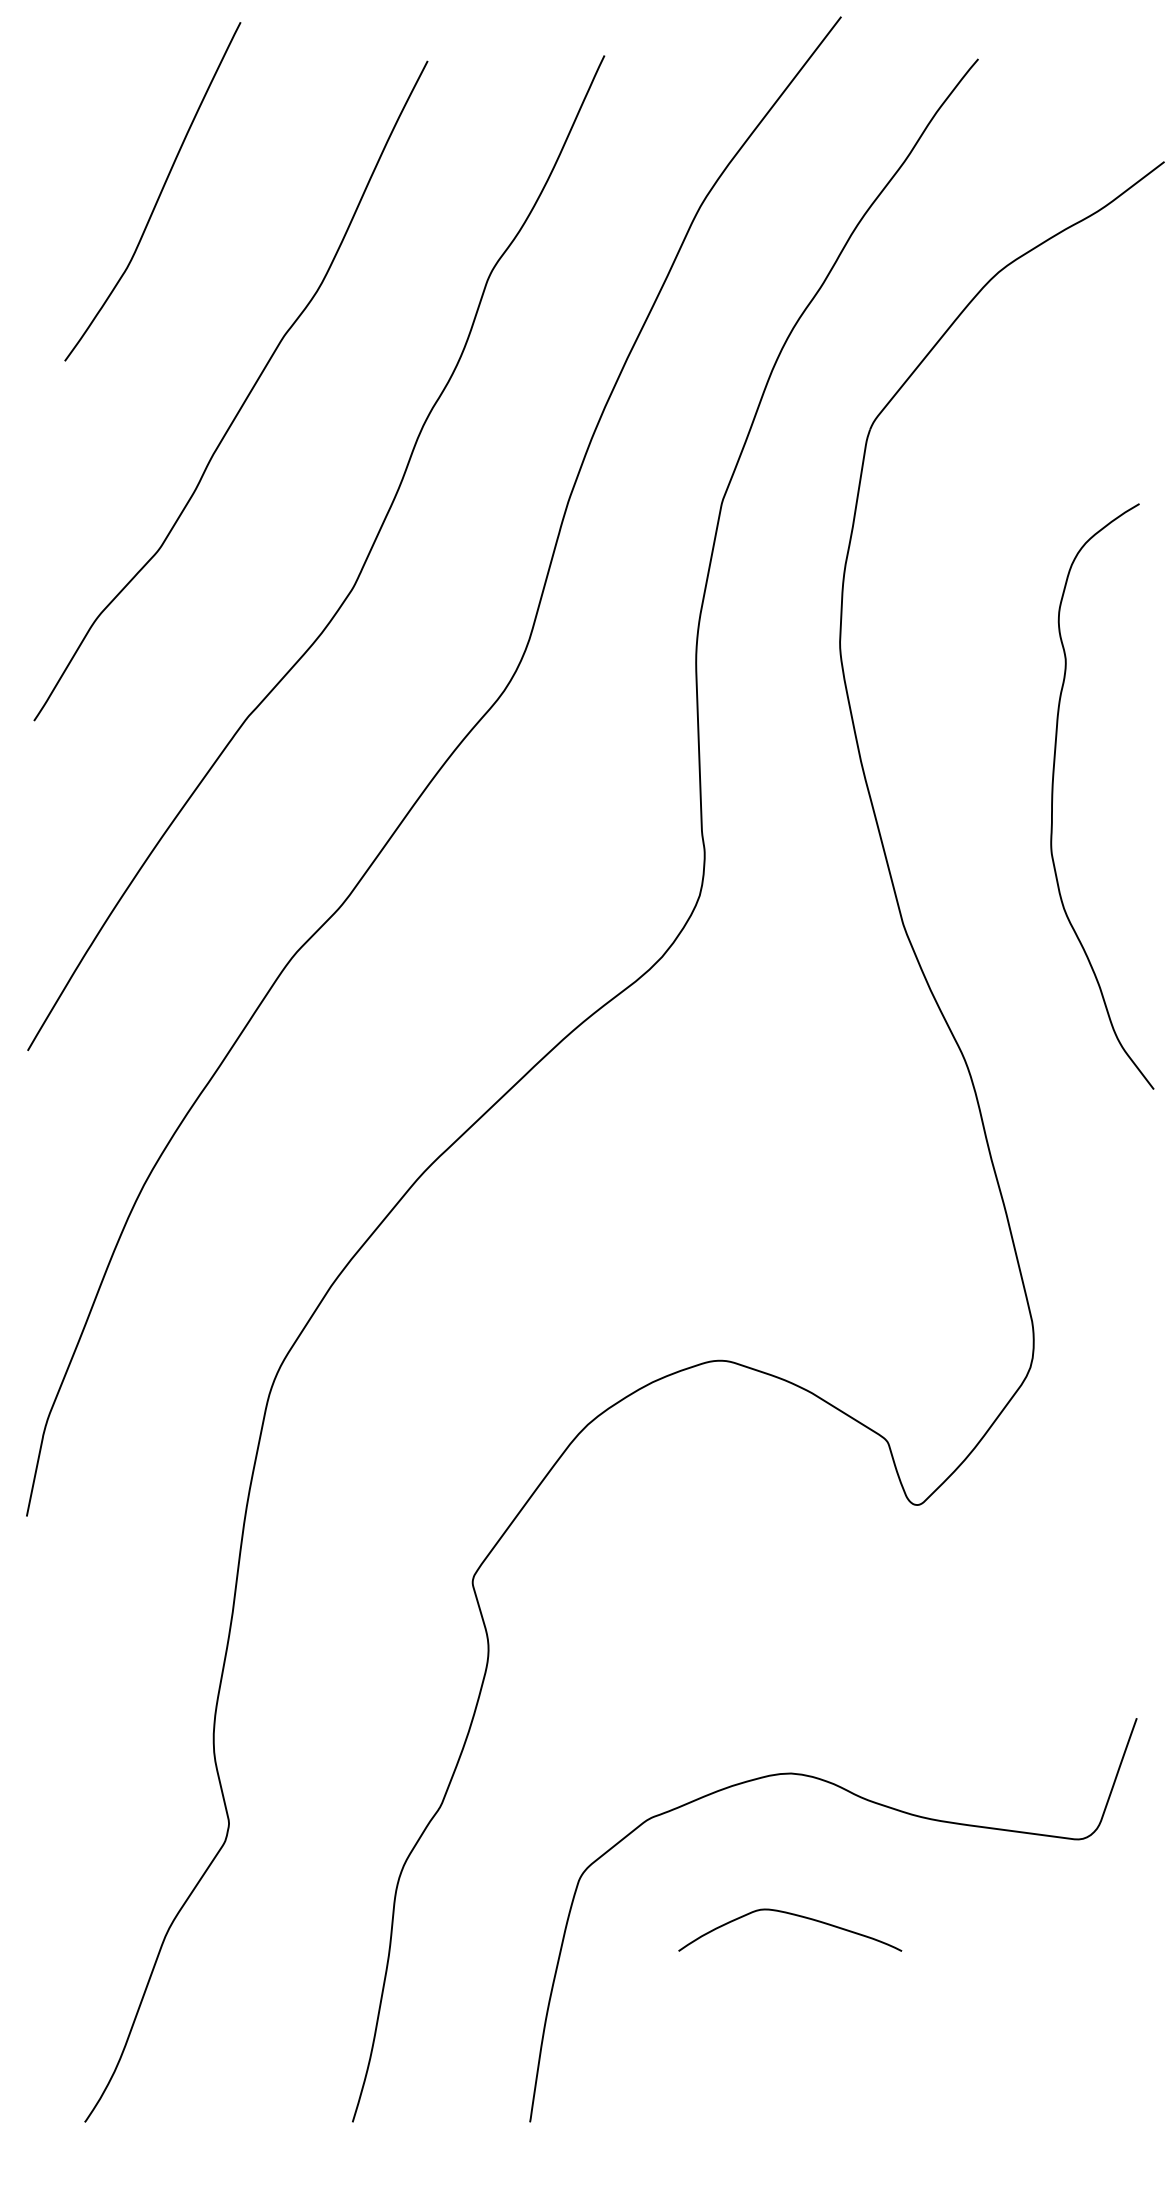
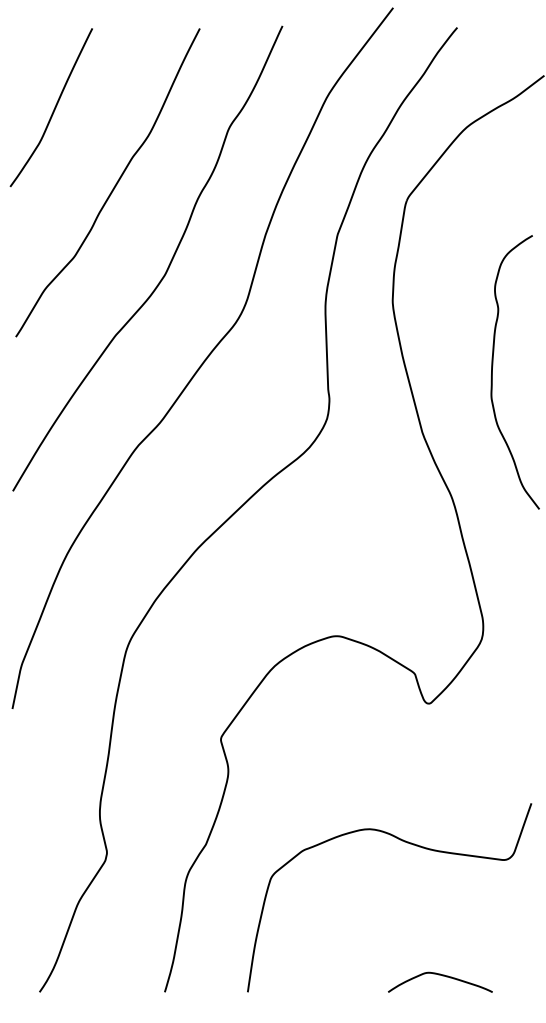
curve: (157, 195) -> (53, 109), moved
curve: (794, 1917) -> (442, 976), moved

